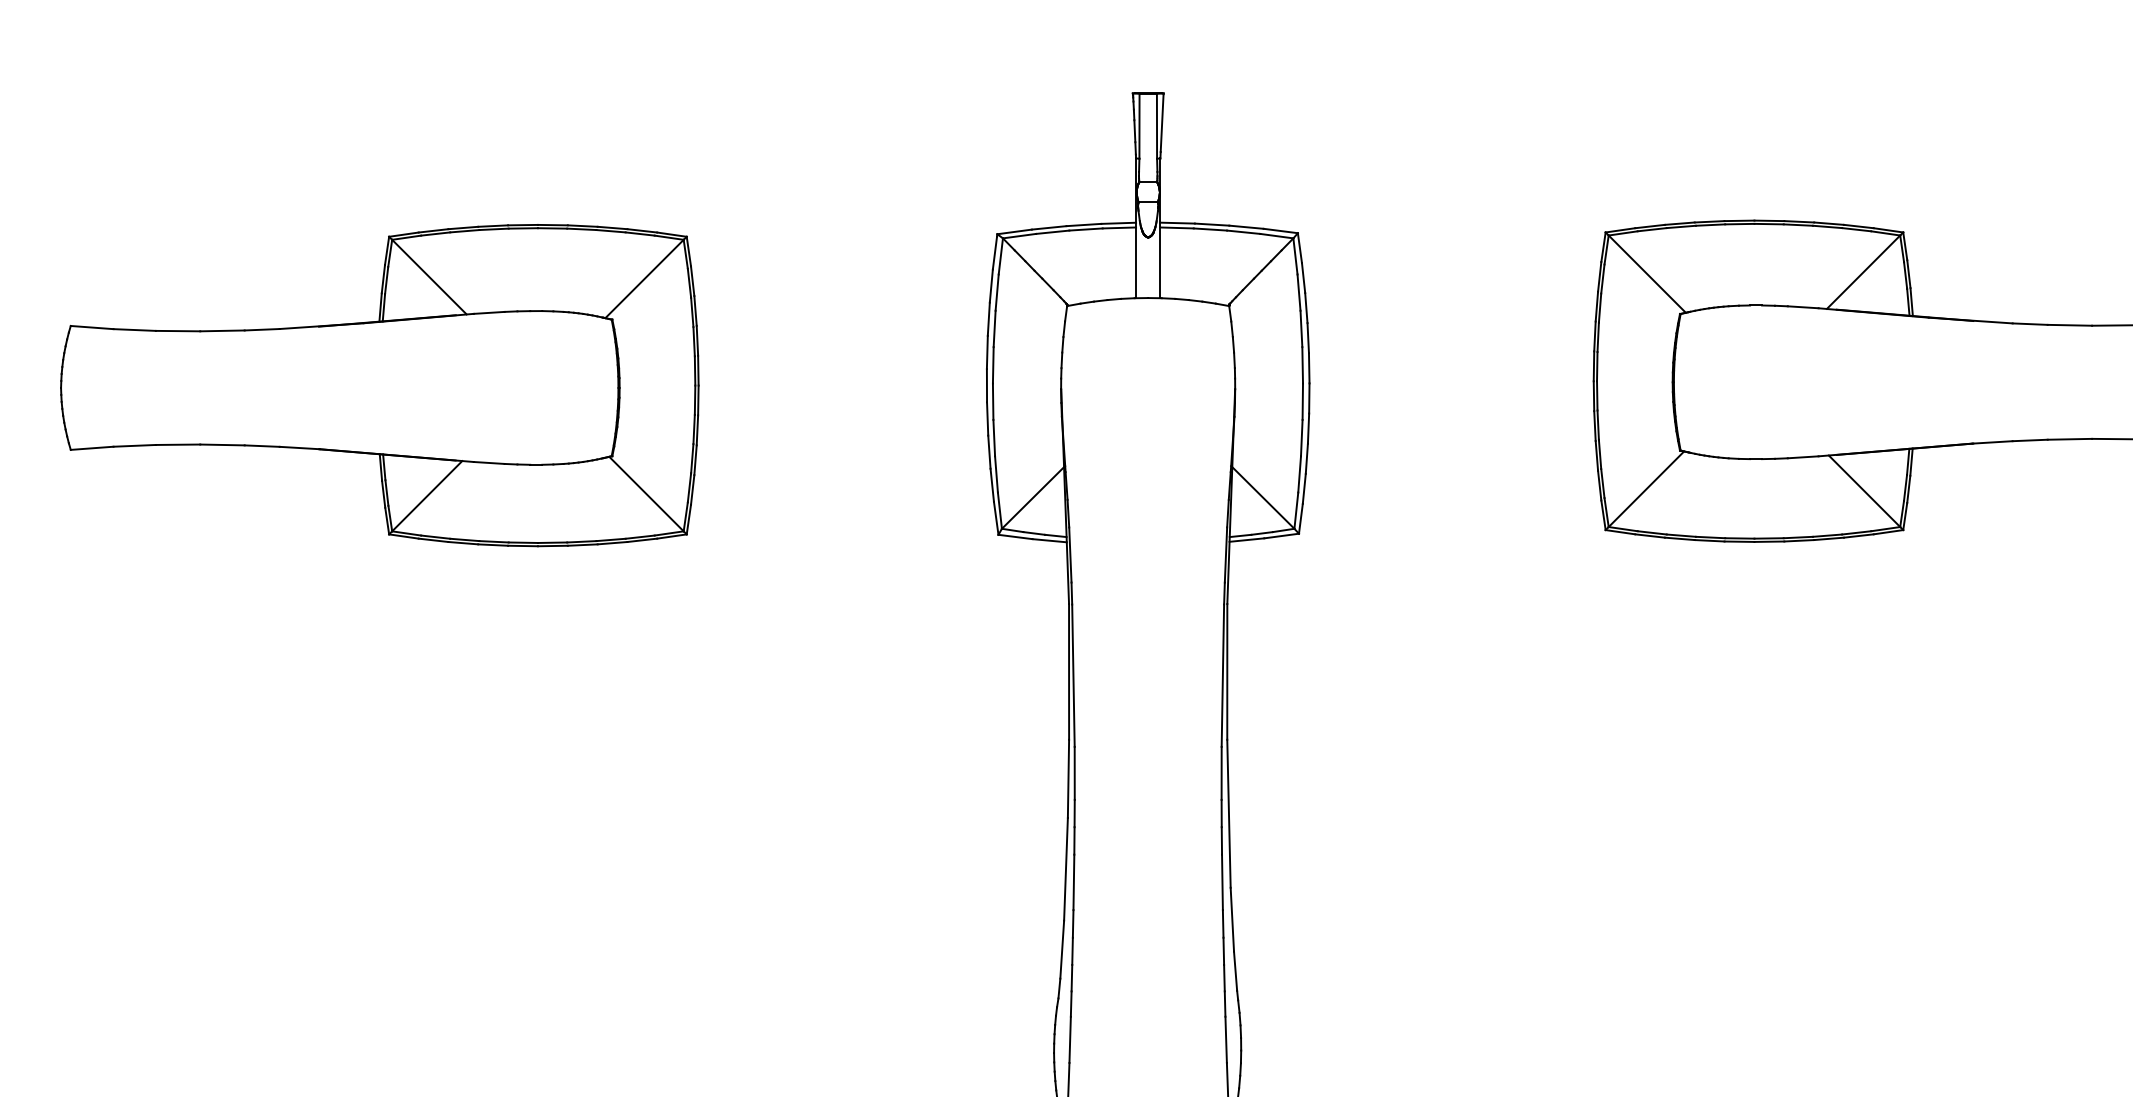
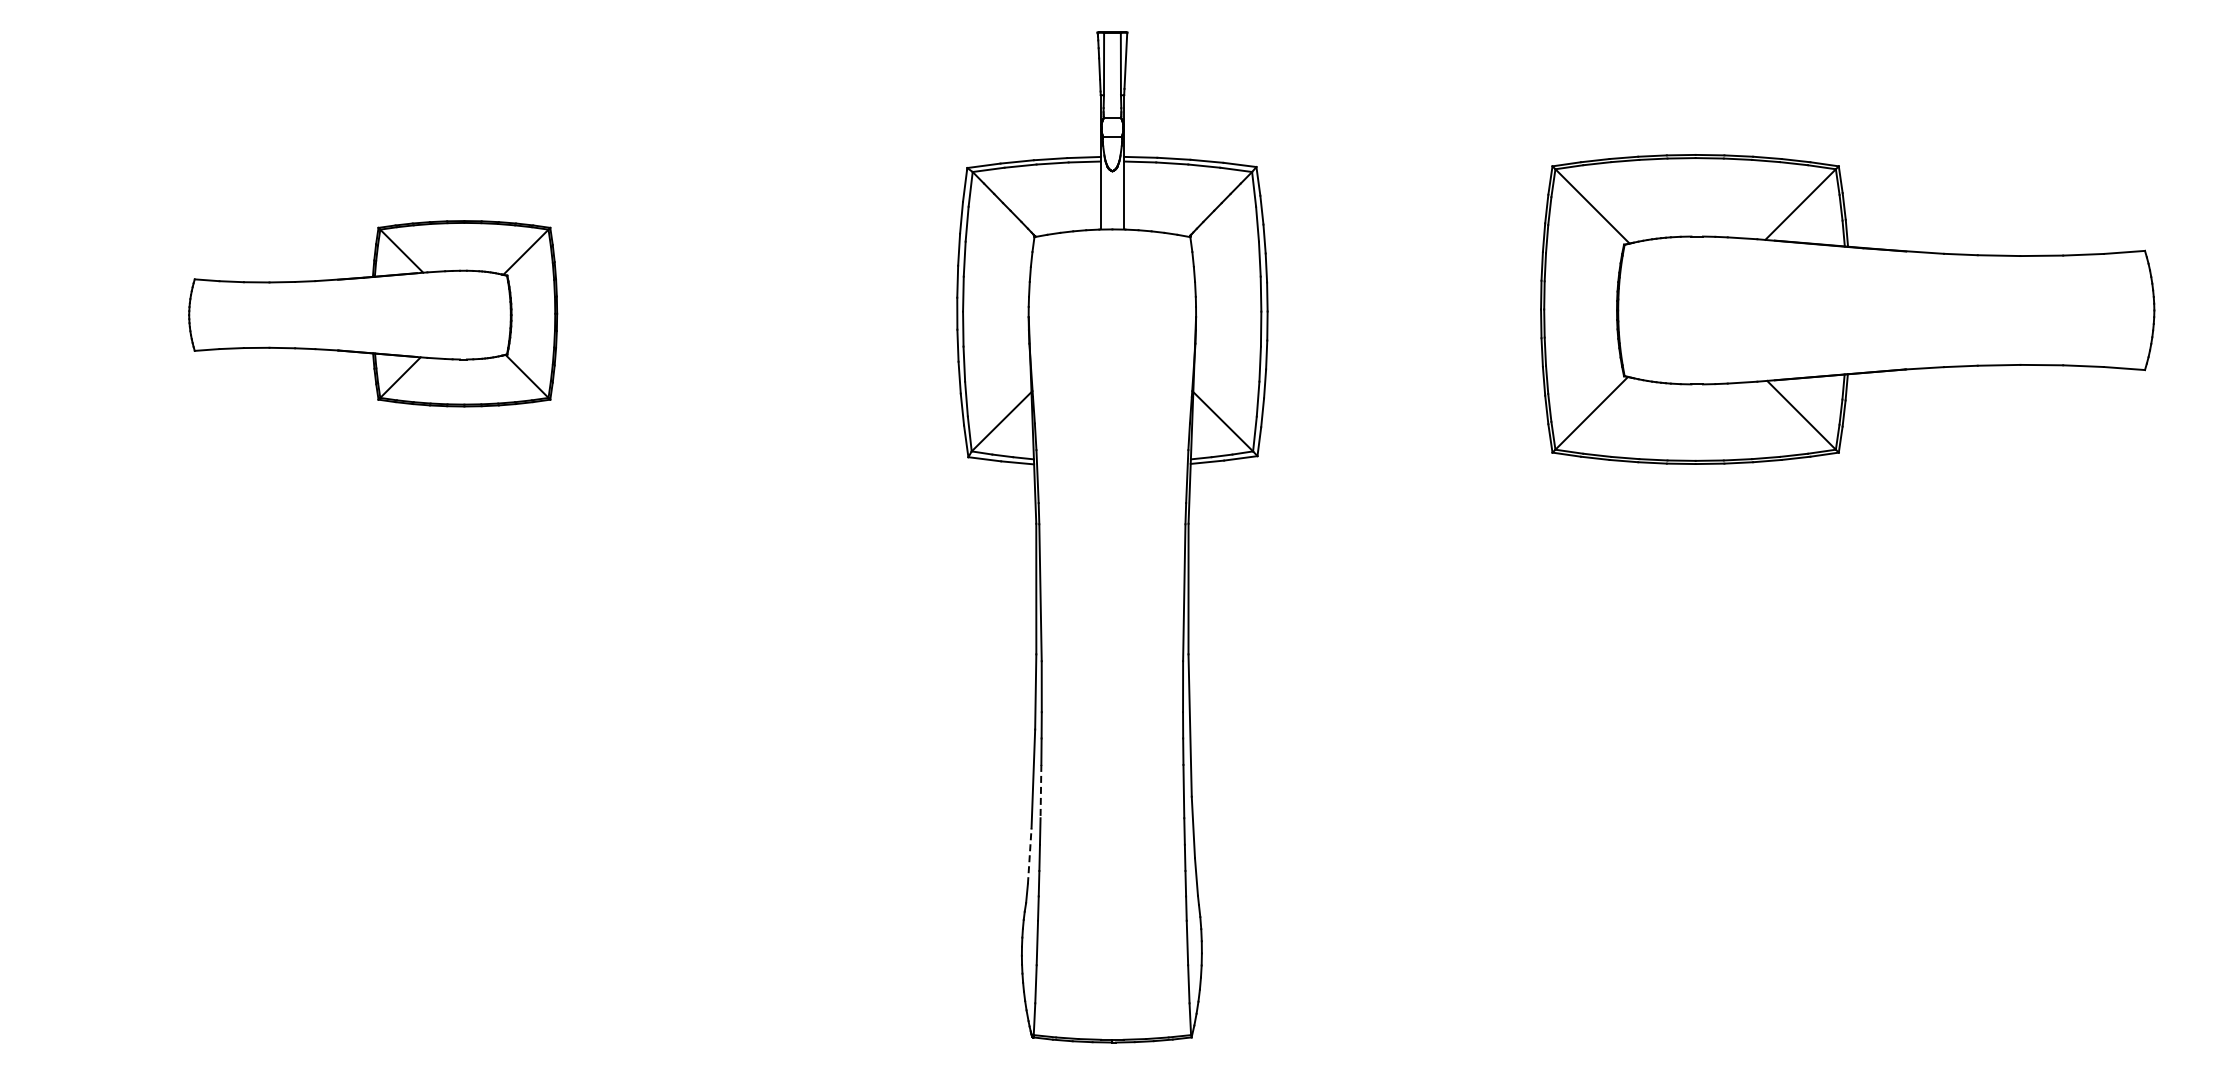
part: (379, 385) -> (372, 313), size x0.6
line: (1073, 882) -> (1040, 791), solid -> dashed
line: (1061, 949) -> (1029, 856), solid -> dashed

